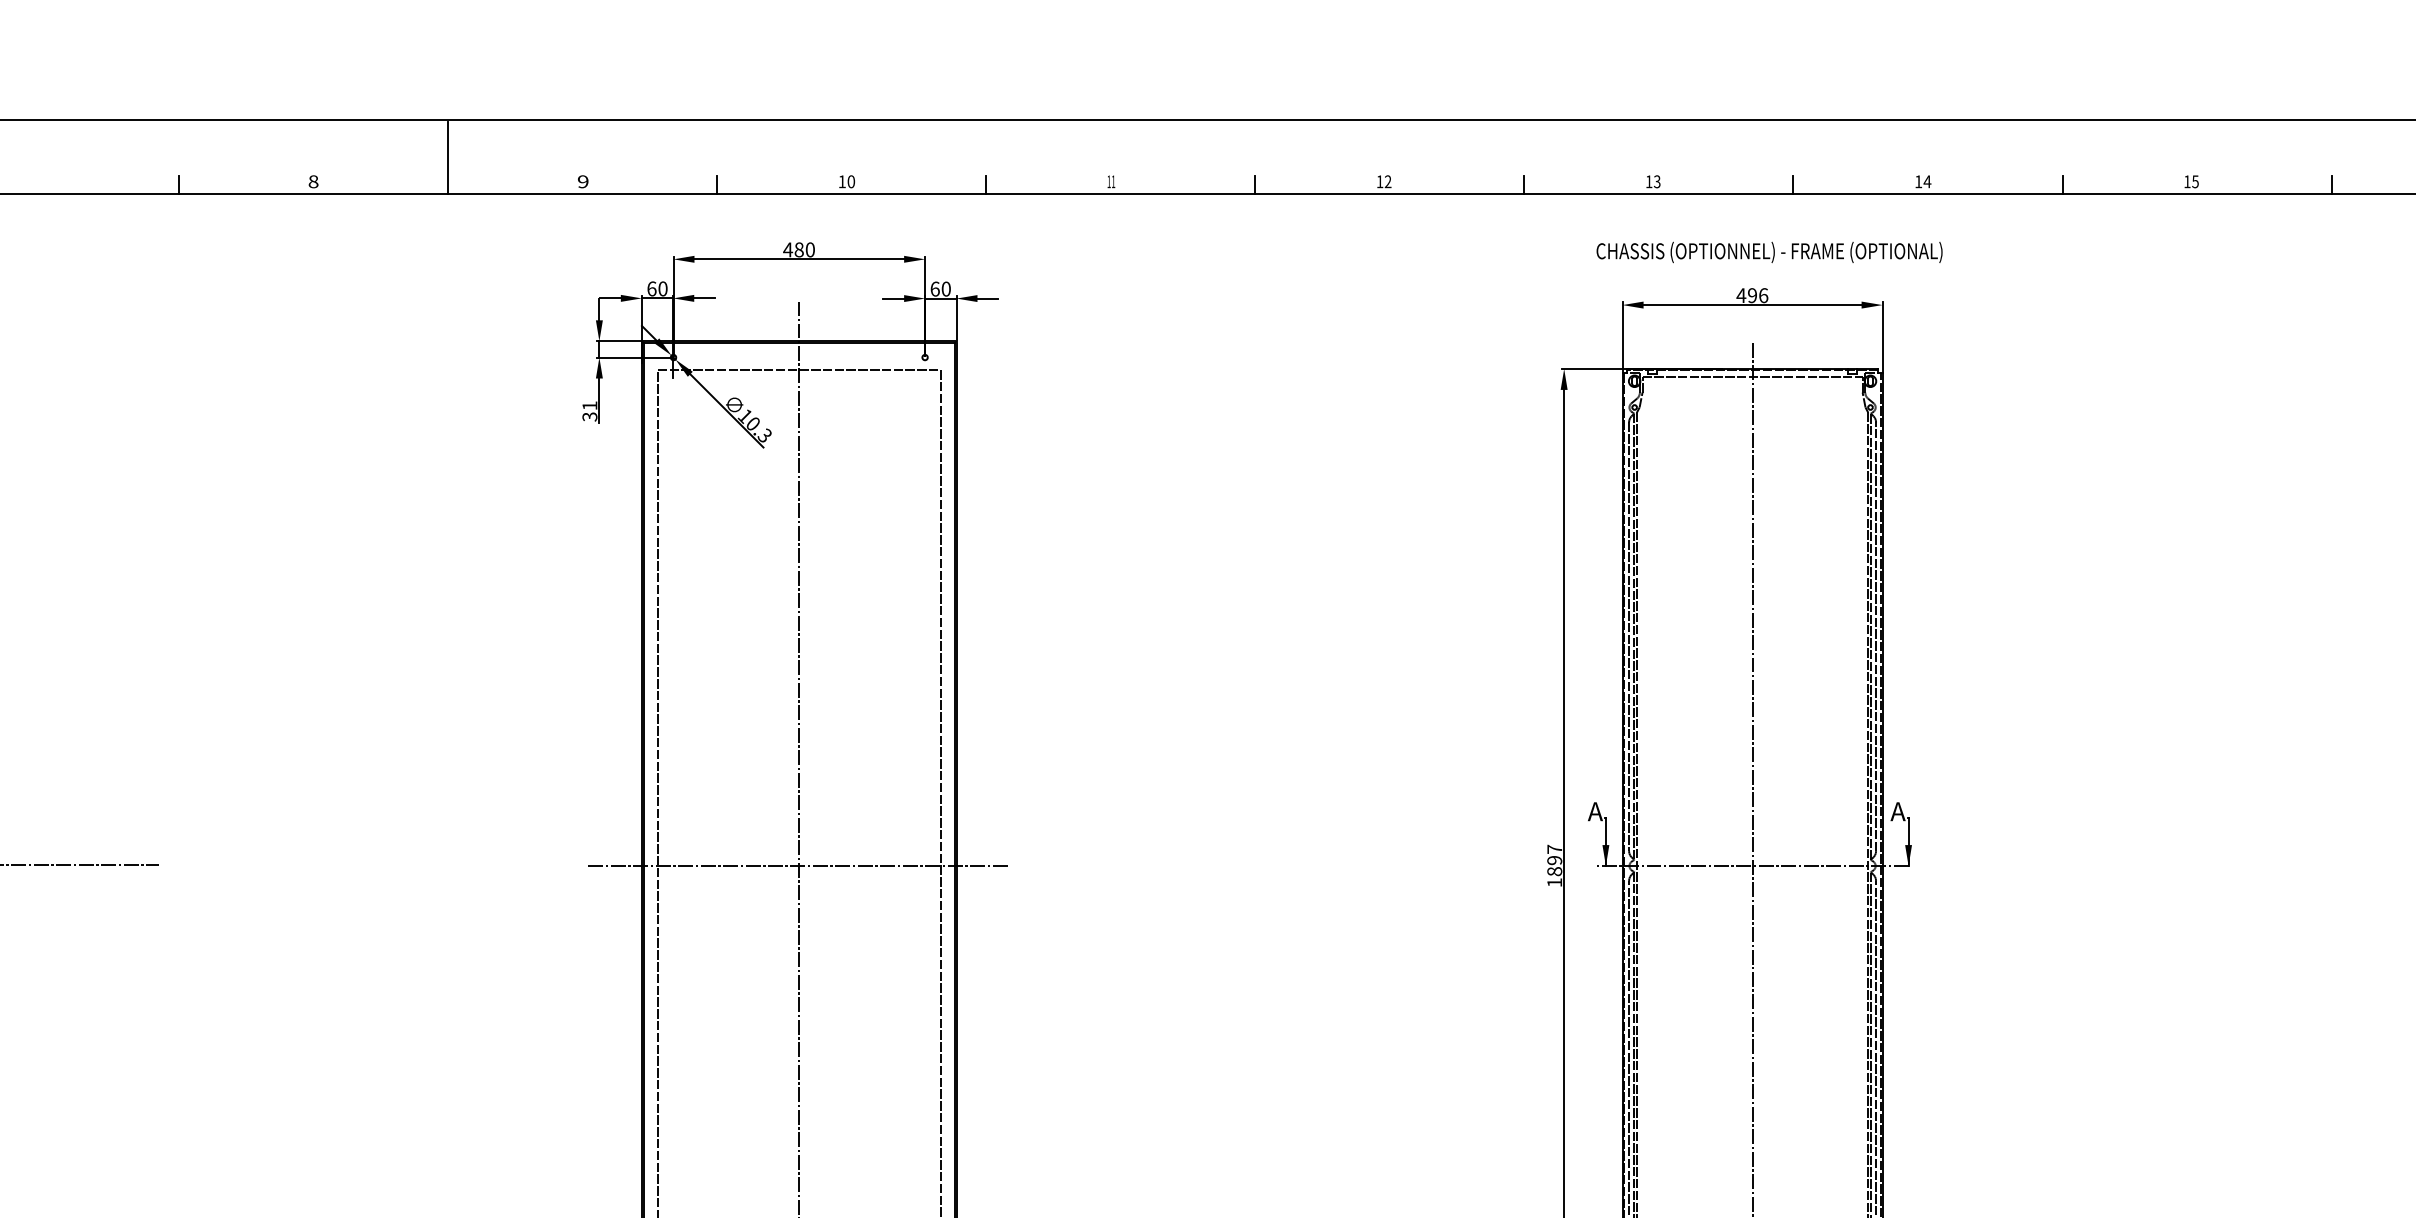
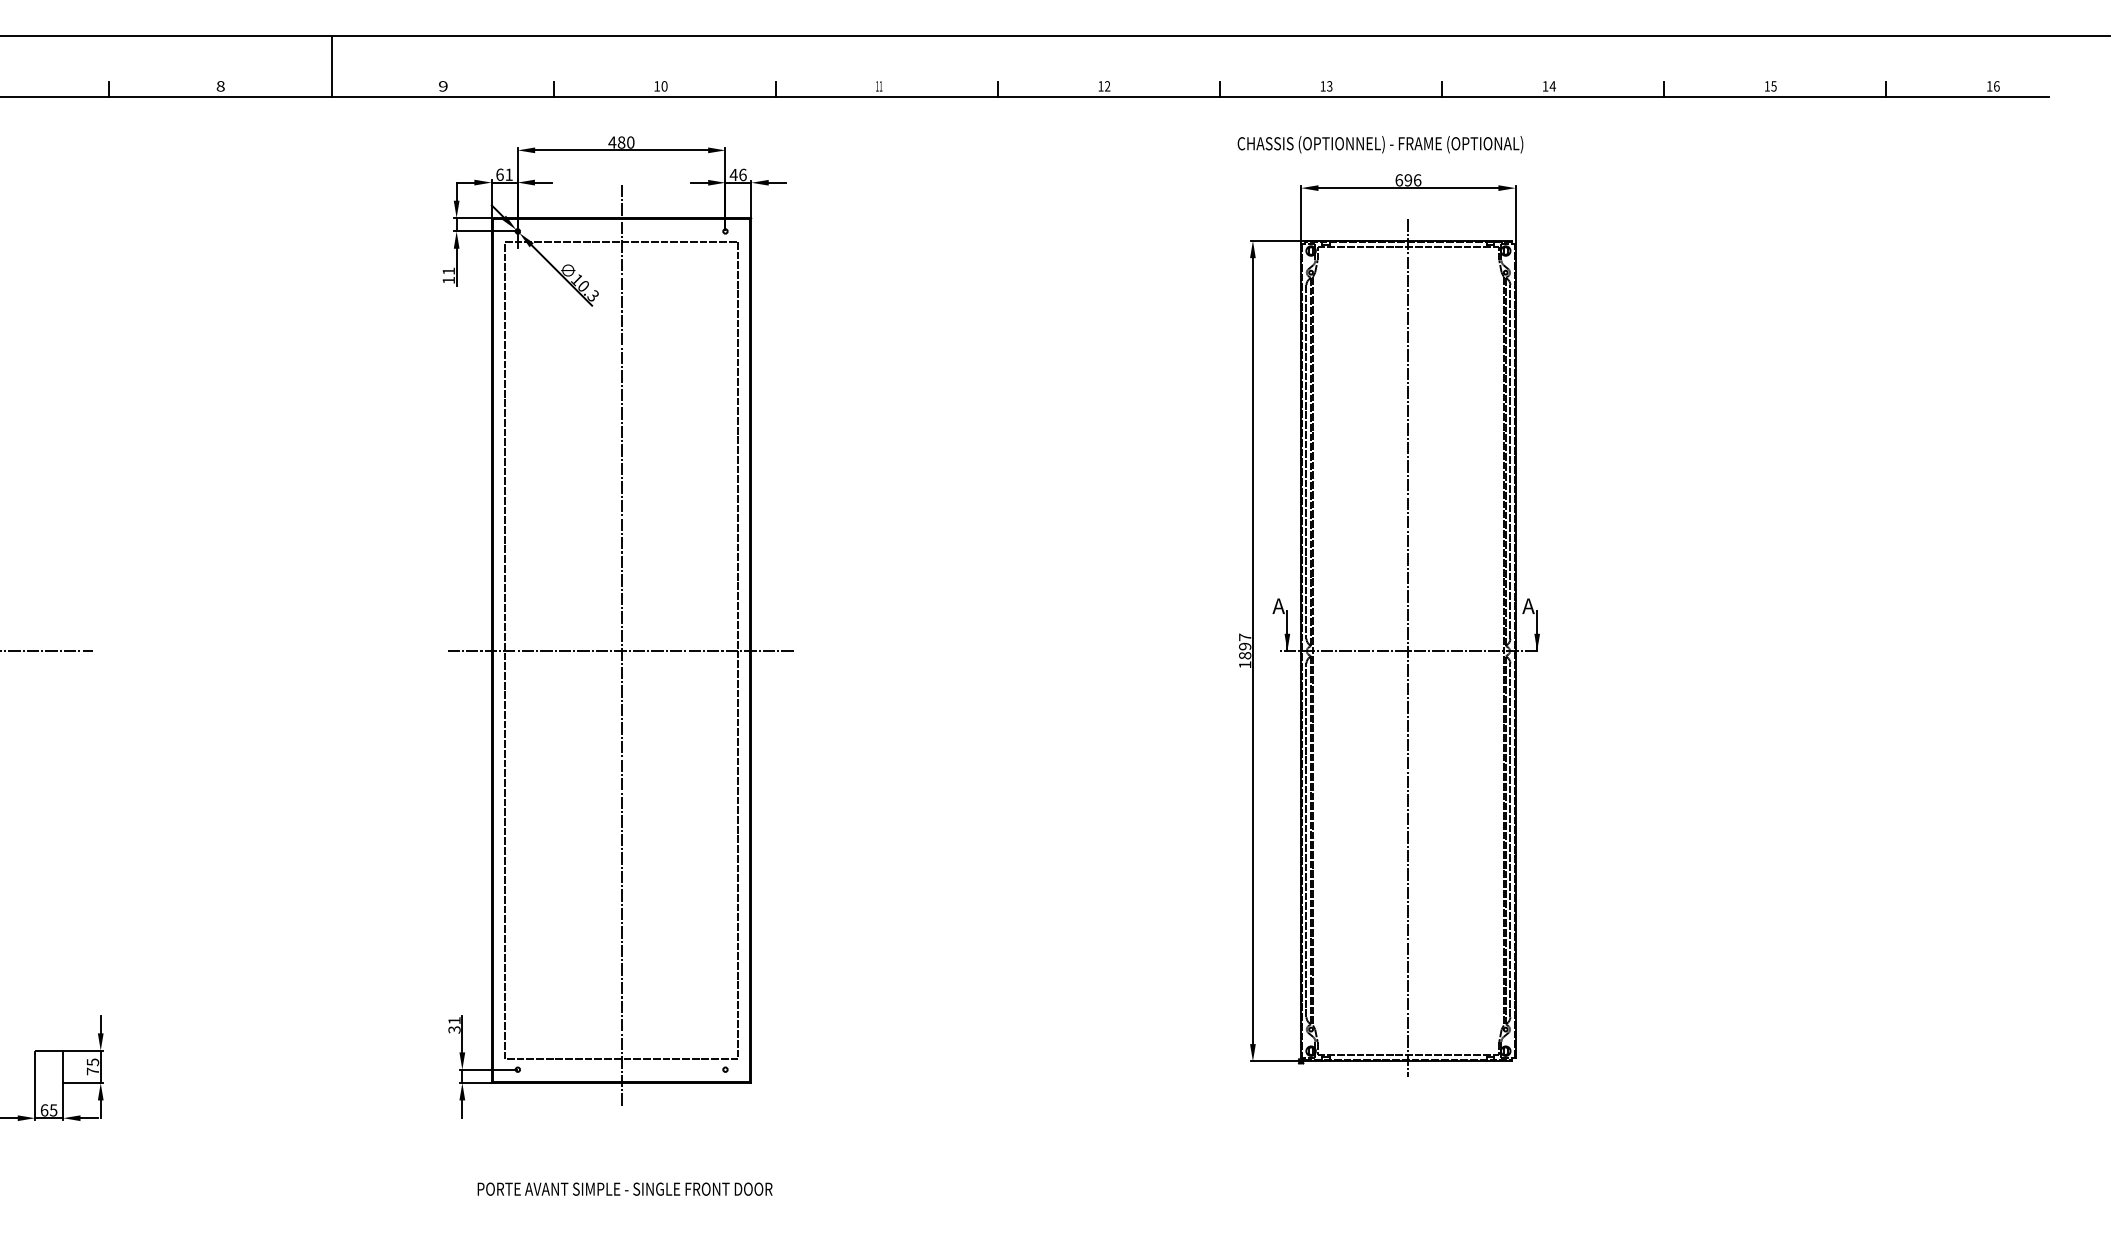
text: (1769, 252) -> (1380, 144), moved
text: (662, 288) -> (508, 174), 60 -> 61
text: (939, 288) -> (737, 174), 60 -> 46
text: (1741, 295) -> (1399, 180), 496 -> 696
text: (589, 416) -> (448, 280), 31 -> 11

